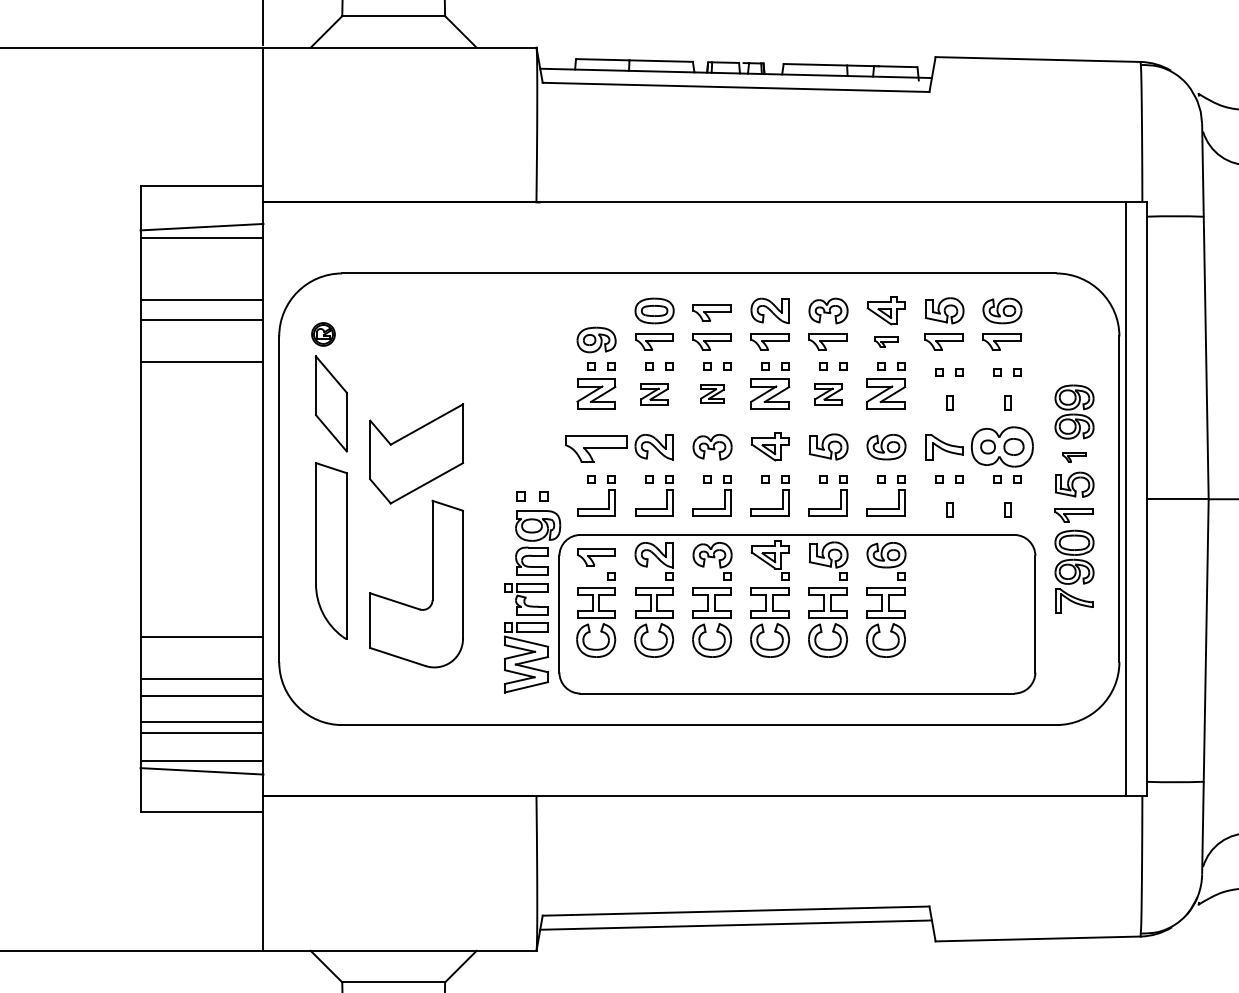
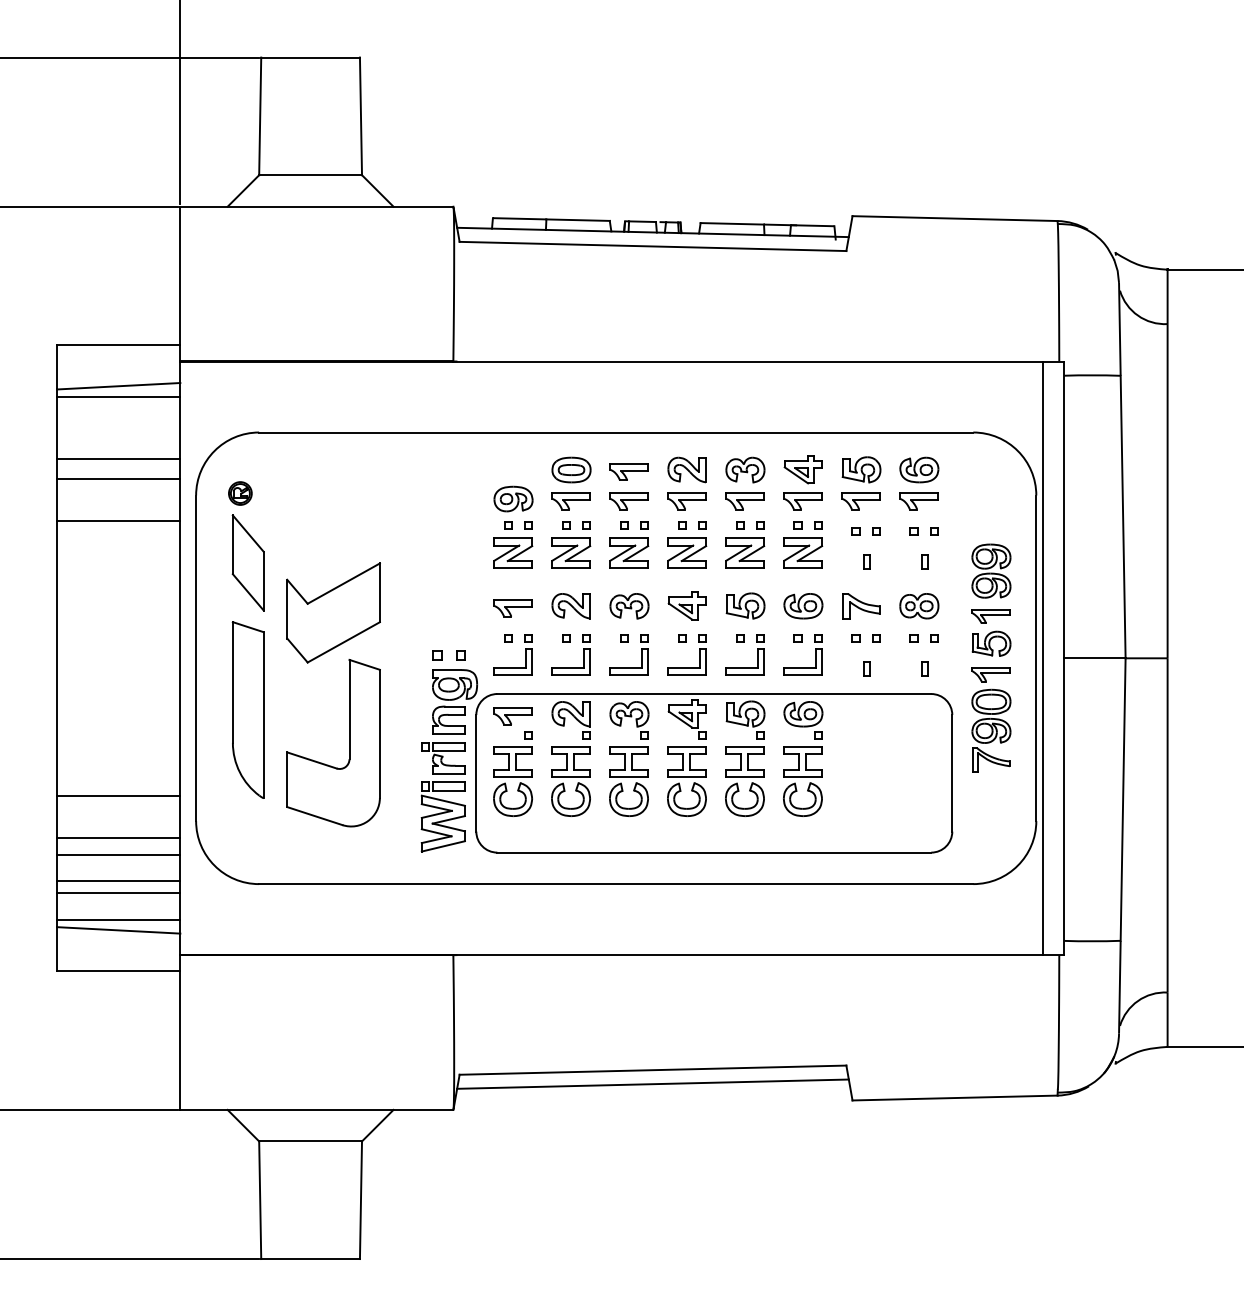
part: (885, 342) -> (802, 501), size x1.67
part: (654, 393) -> (571, 552), size x1.43
part: (712, 393) -> (629, 552), size x1.67
part: (828, 393) -> (745, 552), size x1.43
part: (1002, 447) -> (919, 606), size x0.62
part: (595, 449) -> (512, 608), size x0.62
part: (1073, 457) -> (990, 616), size x1.67

